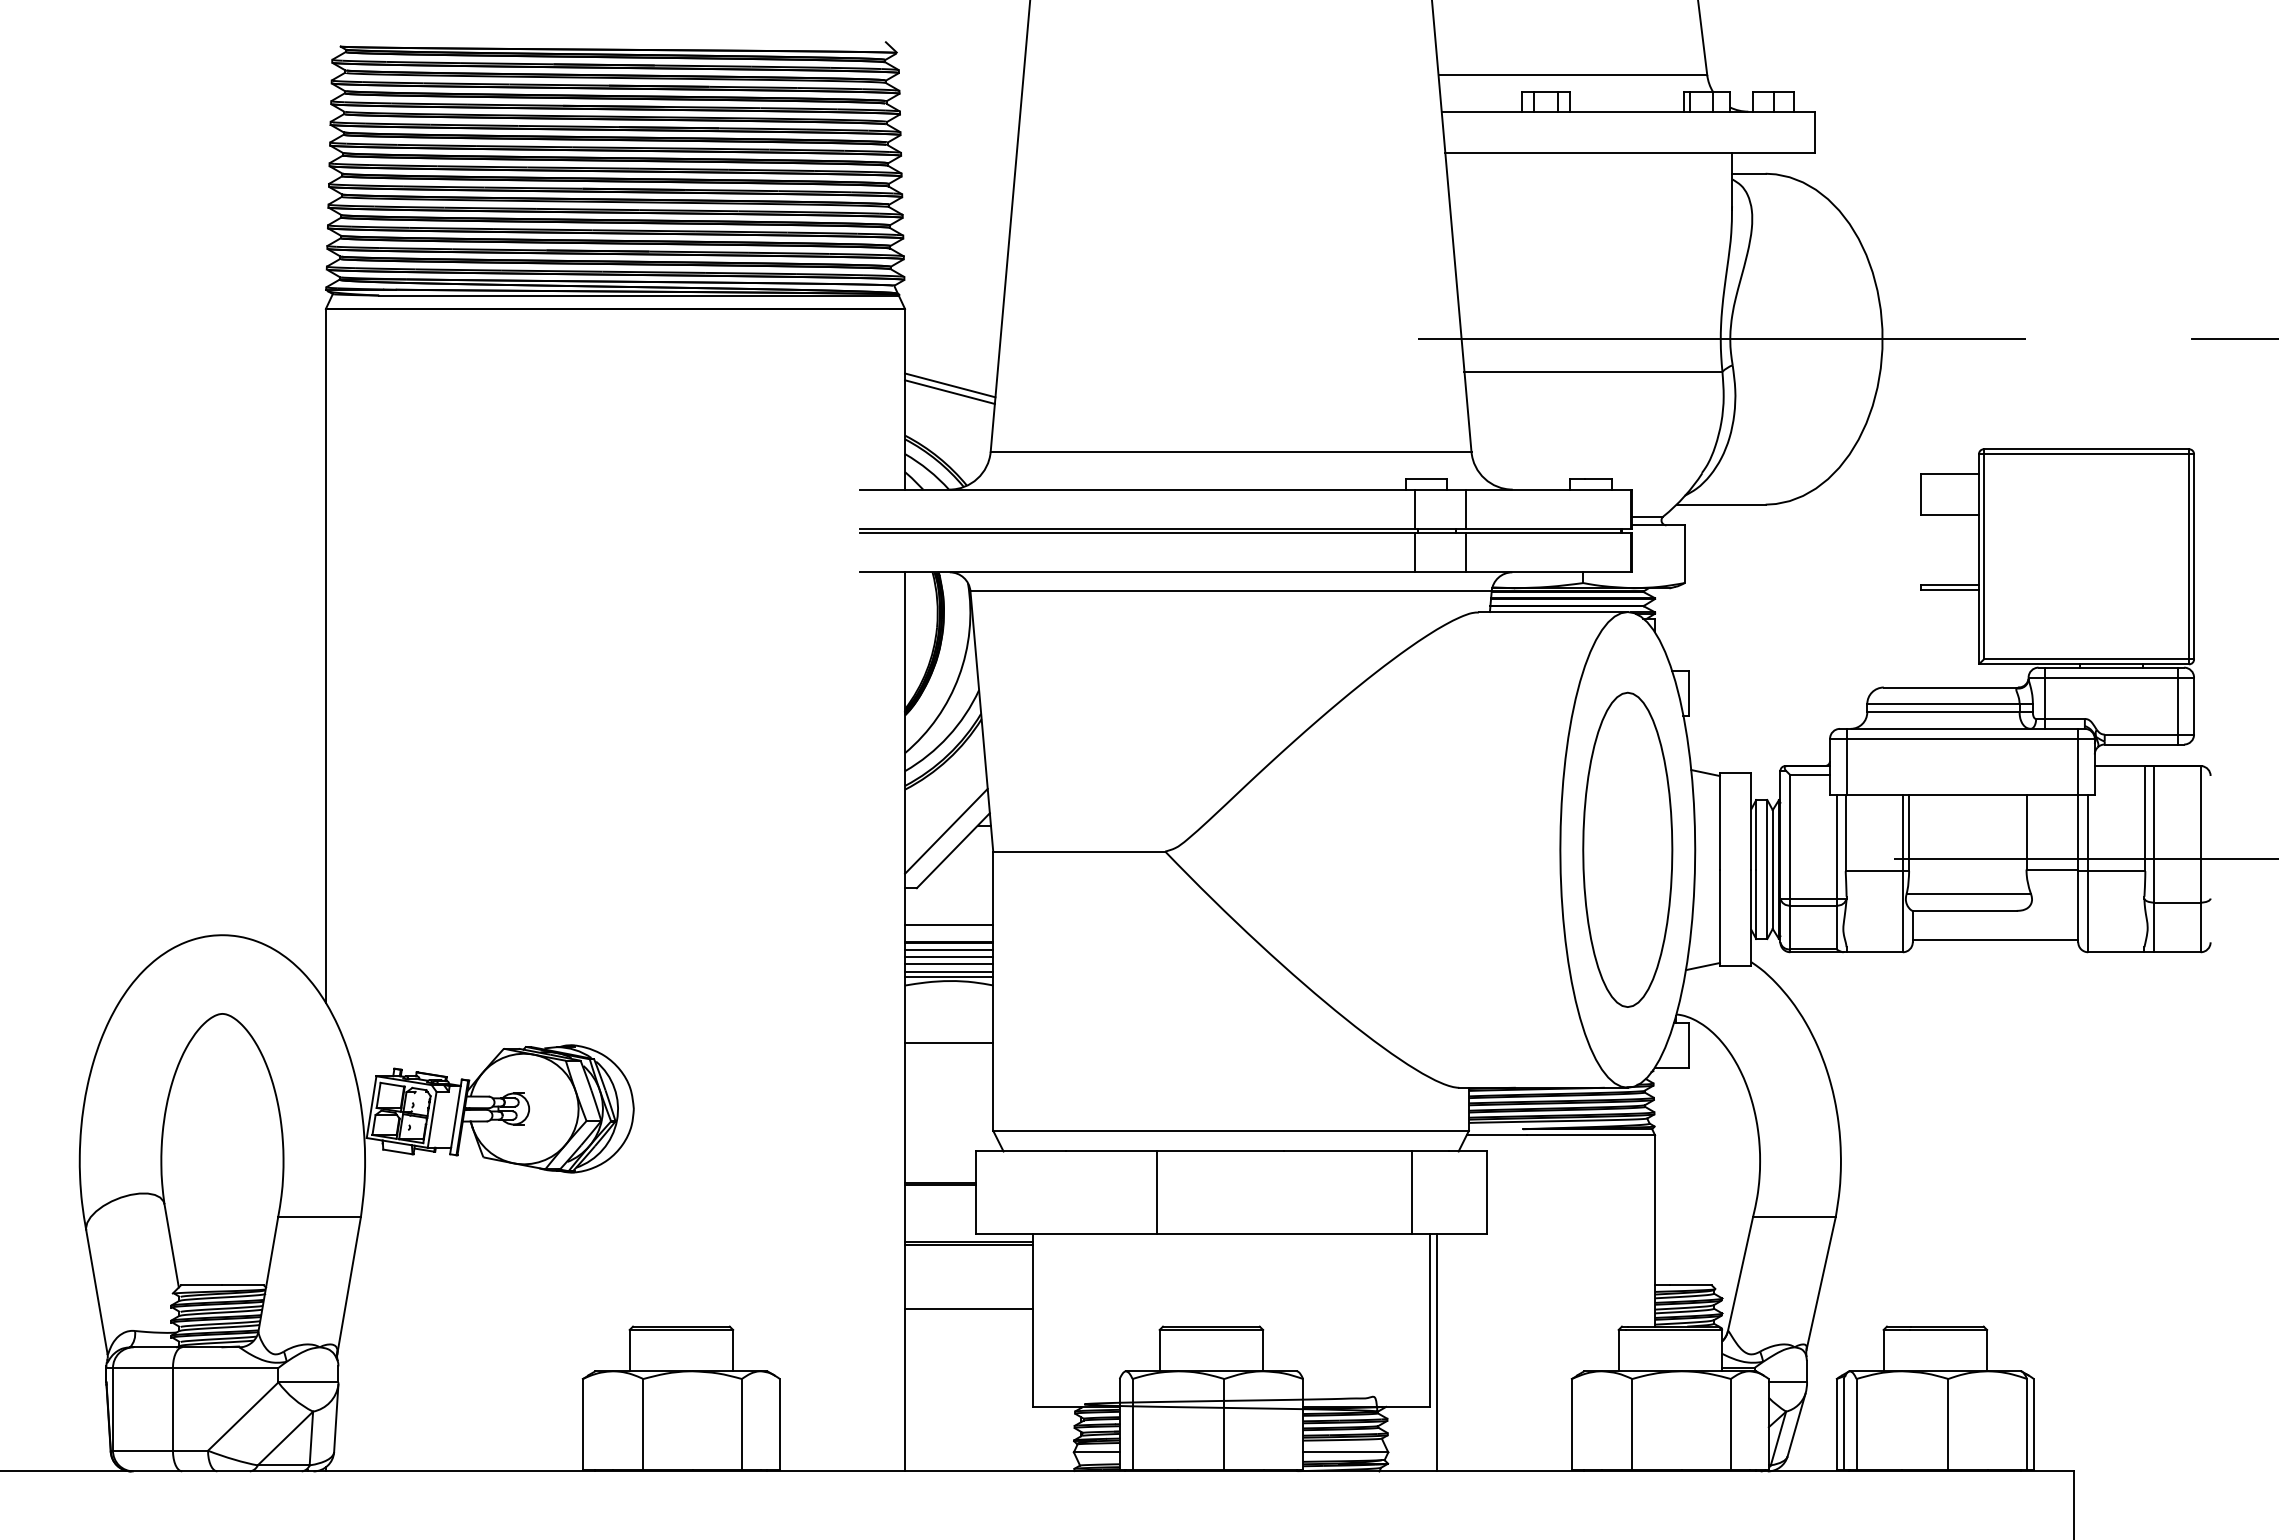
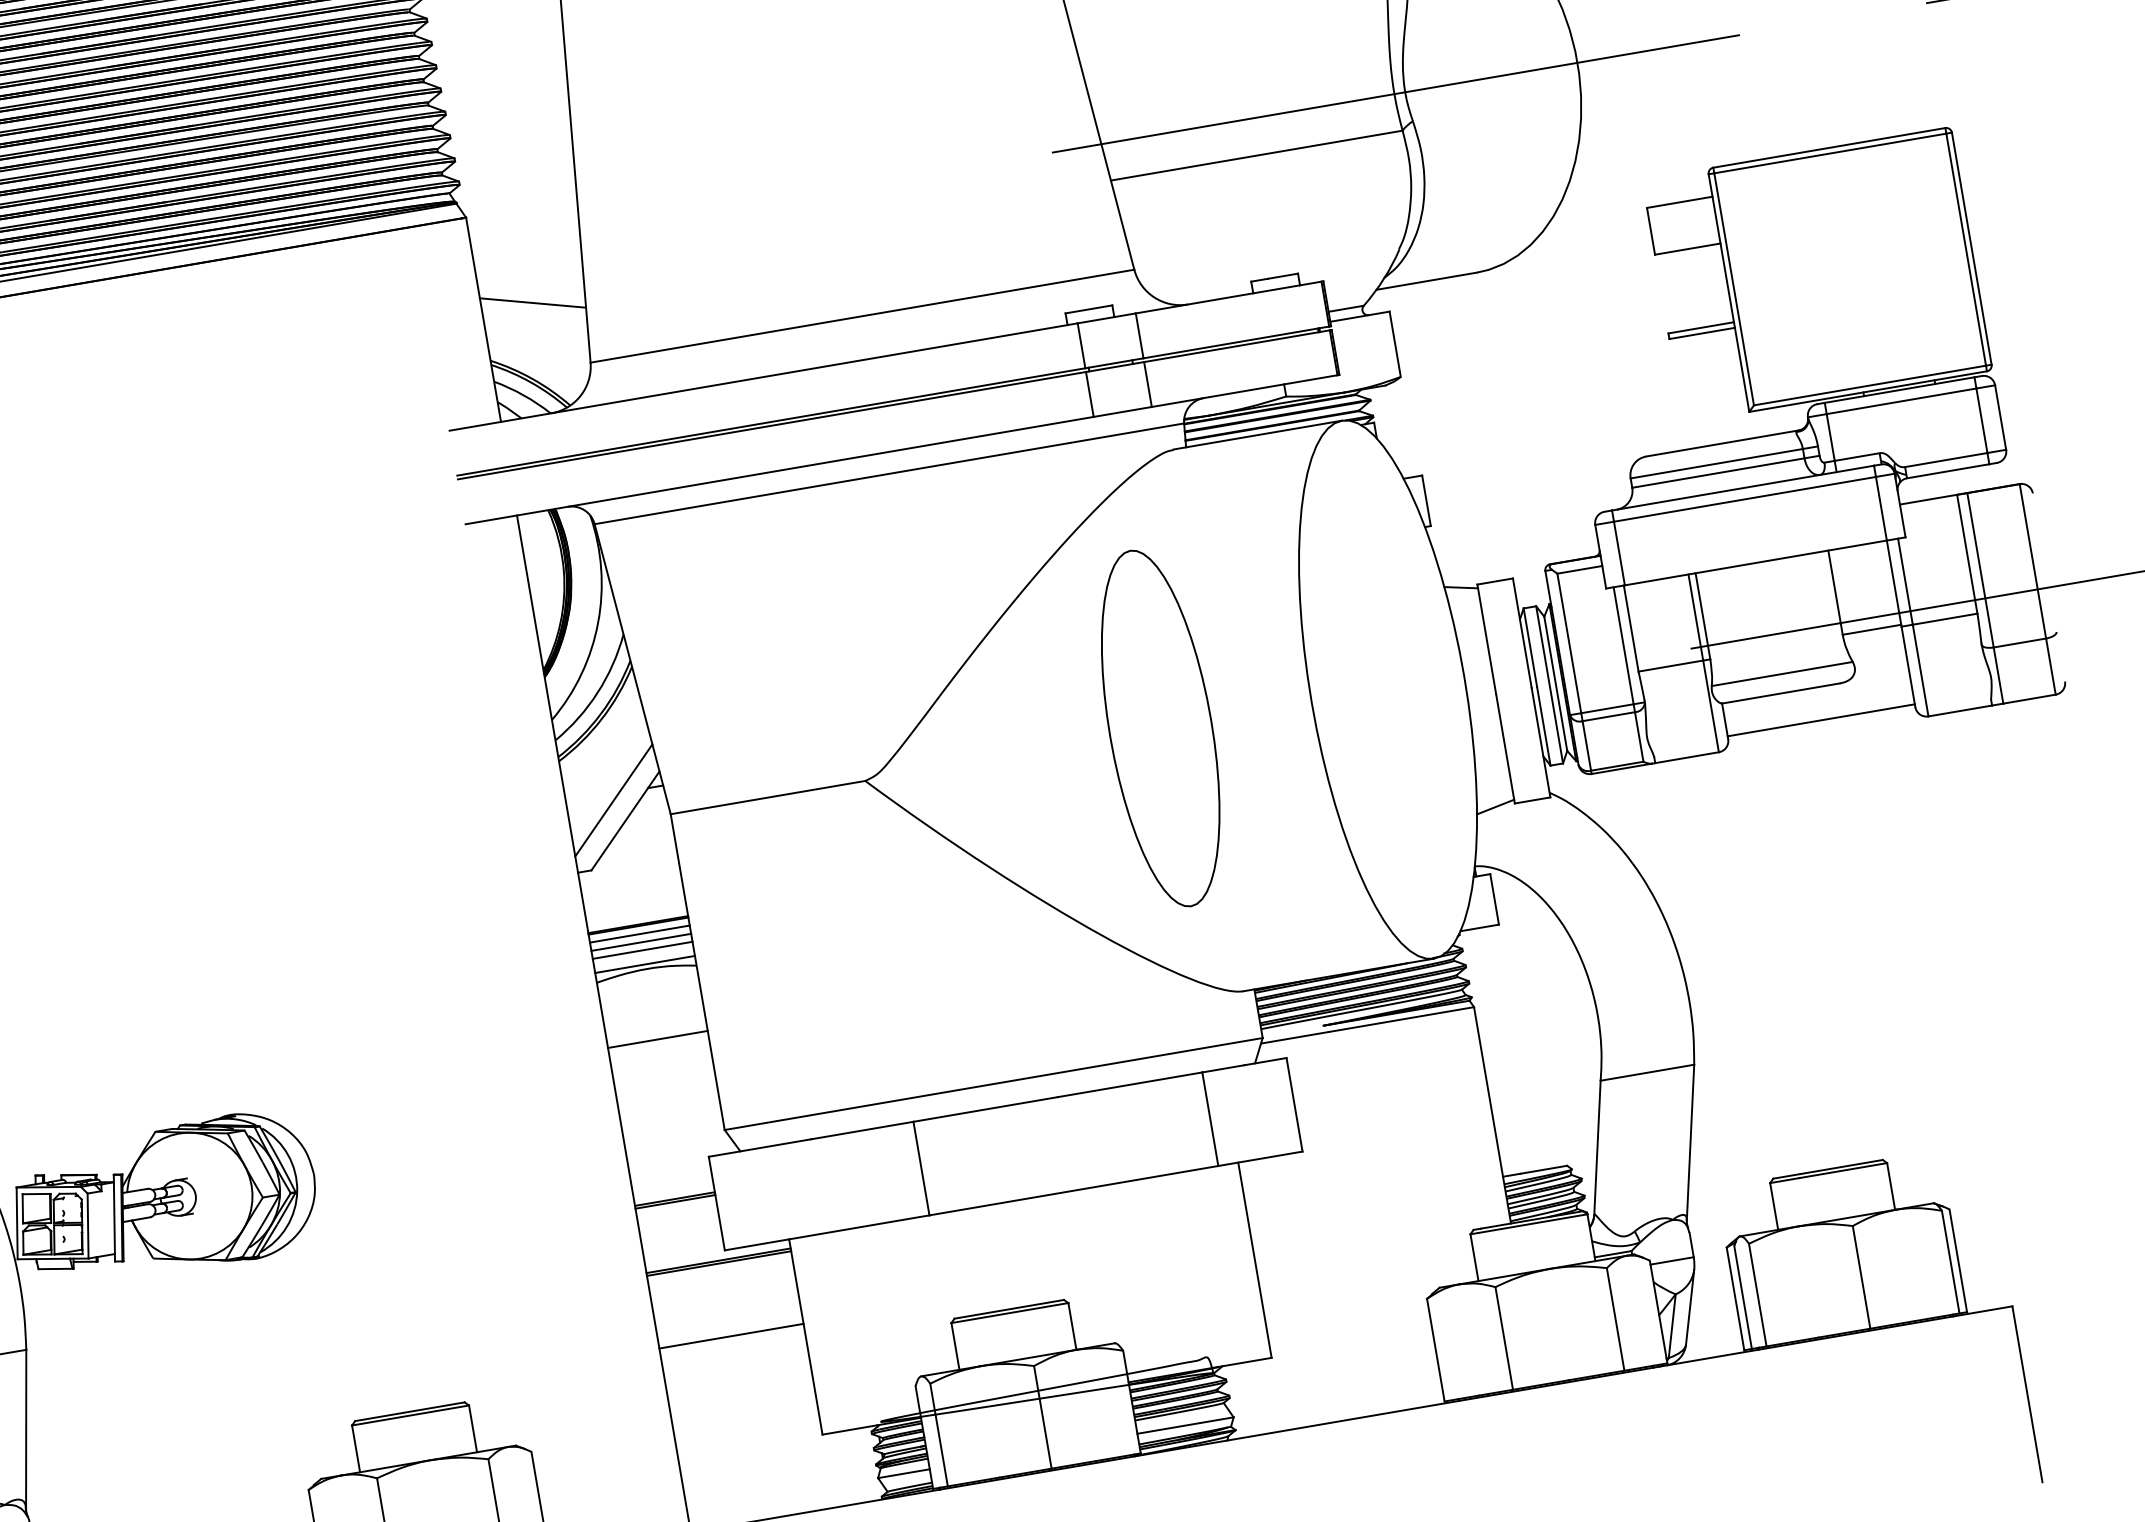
line: (950, 385) -> (532, 295), removed
part: (1627, 849) -> (1160, 728), moved
line: (949, 925) -> (635, 906), removed
line: (949, 971) -> (644, 958), removed
line: (1437, 1352) -> (1269, 1294), removed

